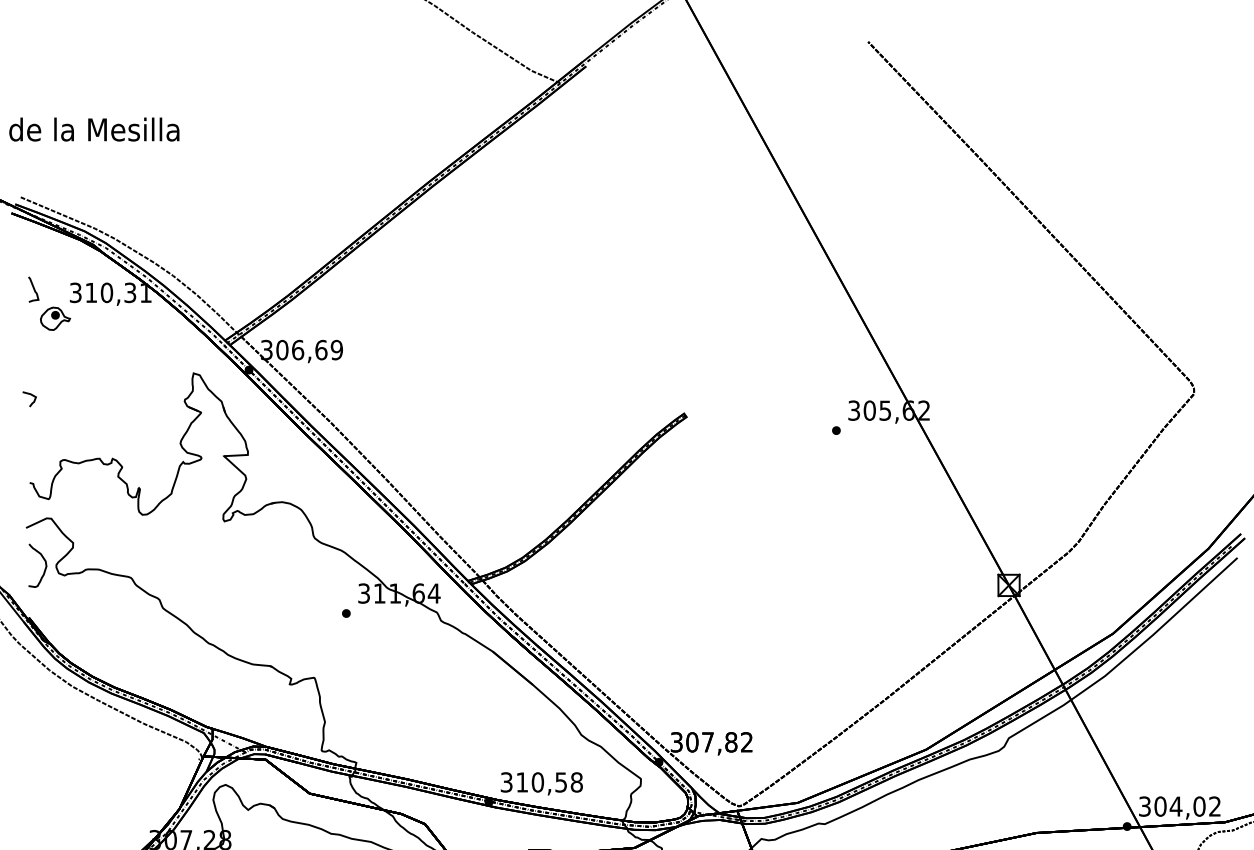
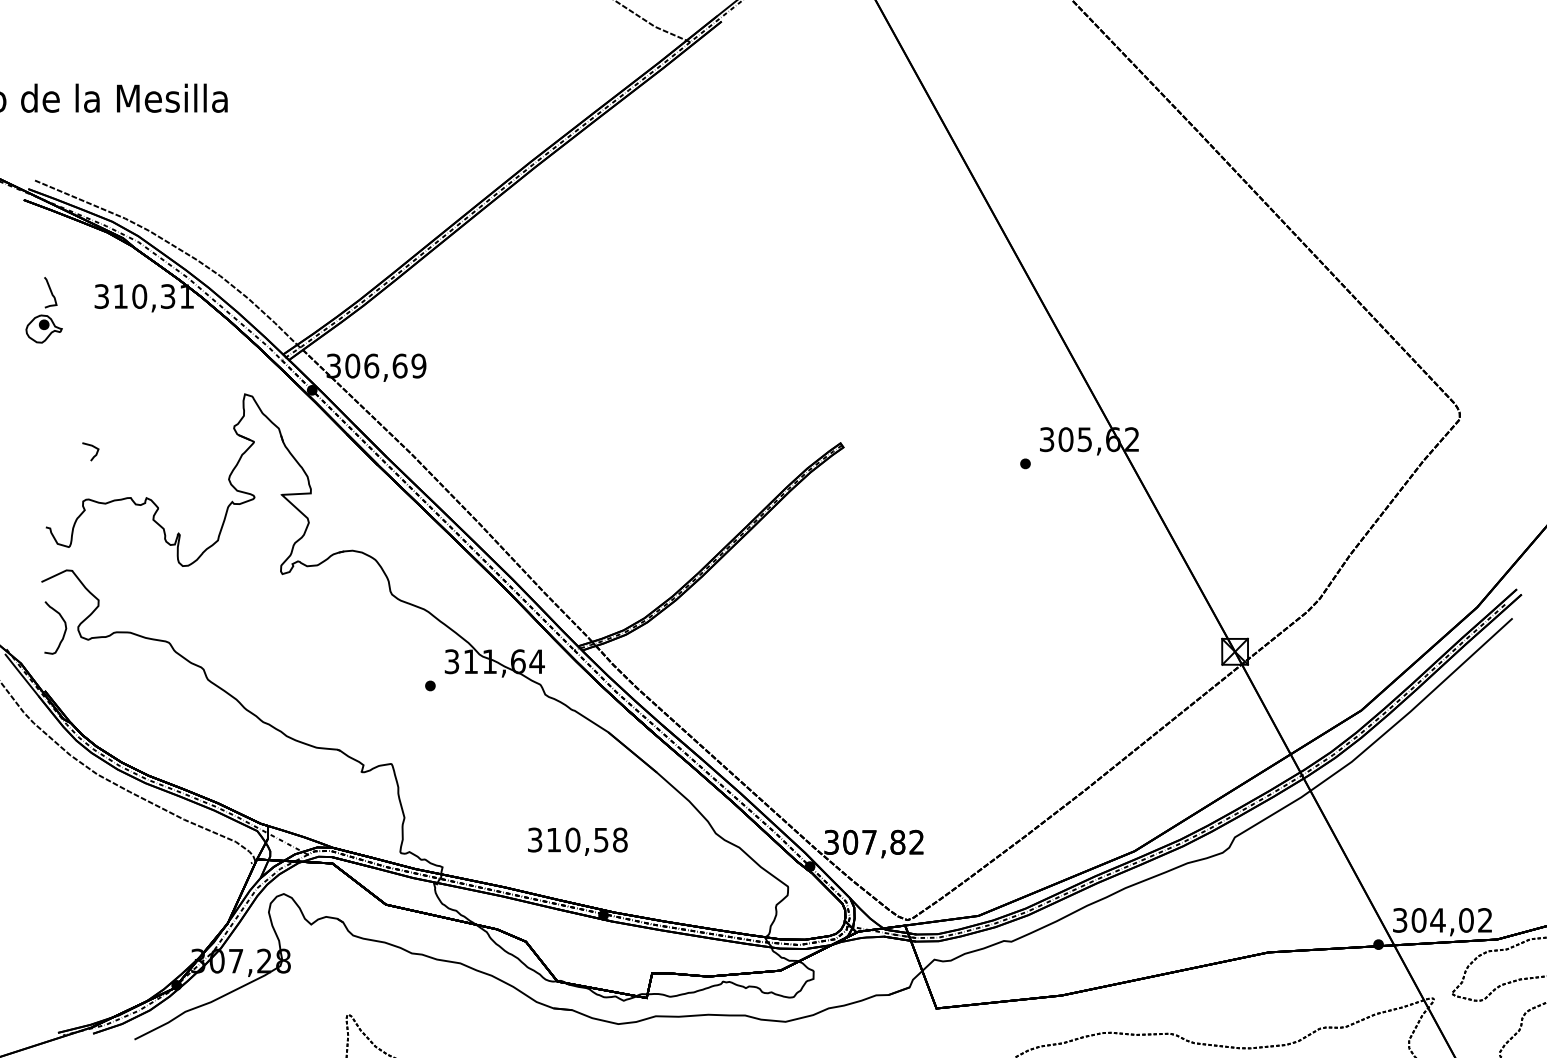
part: (54, 318) -> (43, 328), moved
curve: (29, 394) -> (90, 446), moved
text: (541, 783) -> (577, 841), moved

